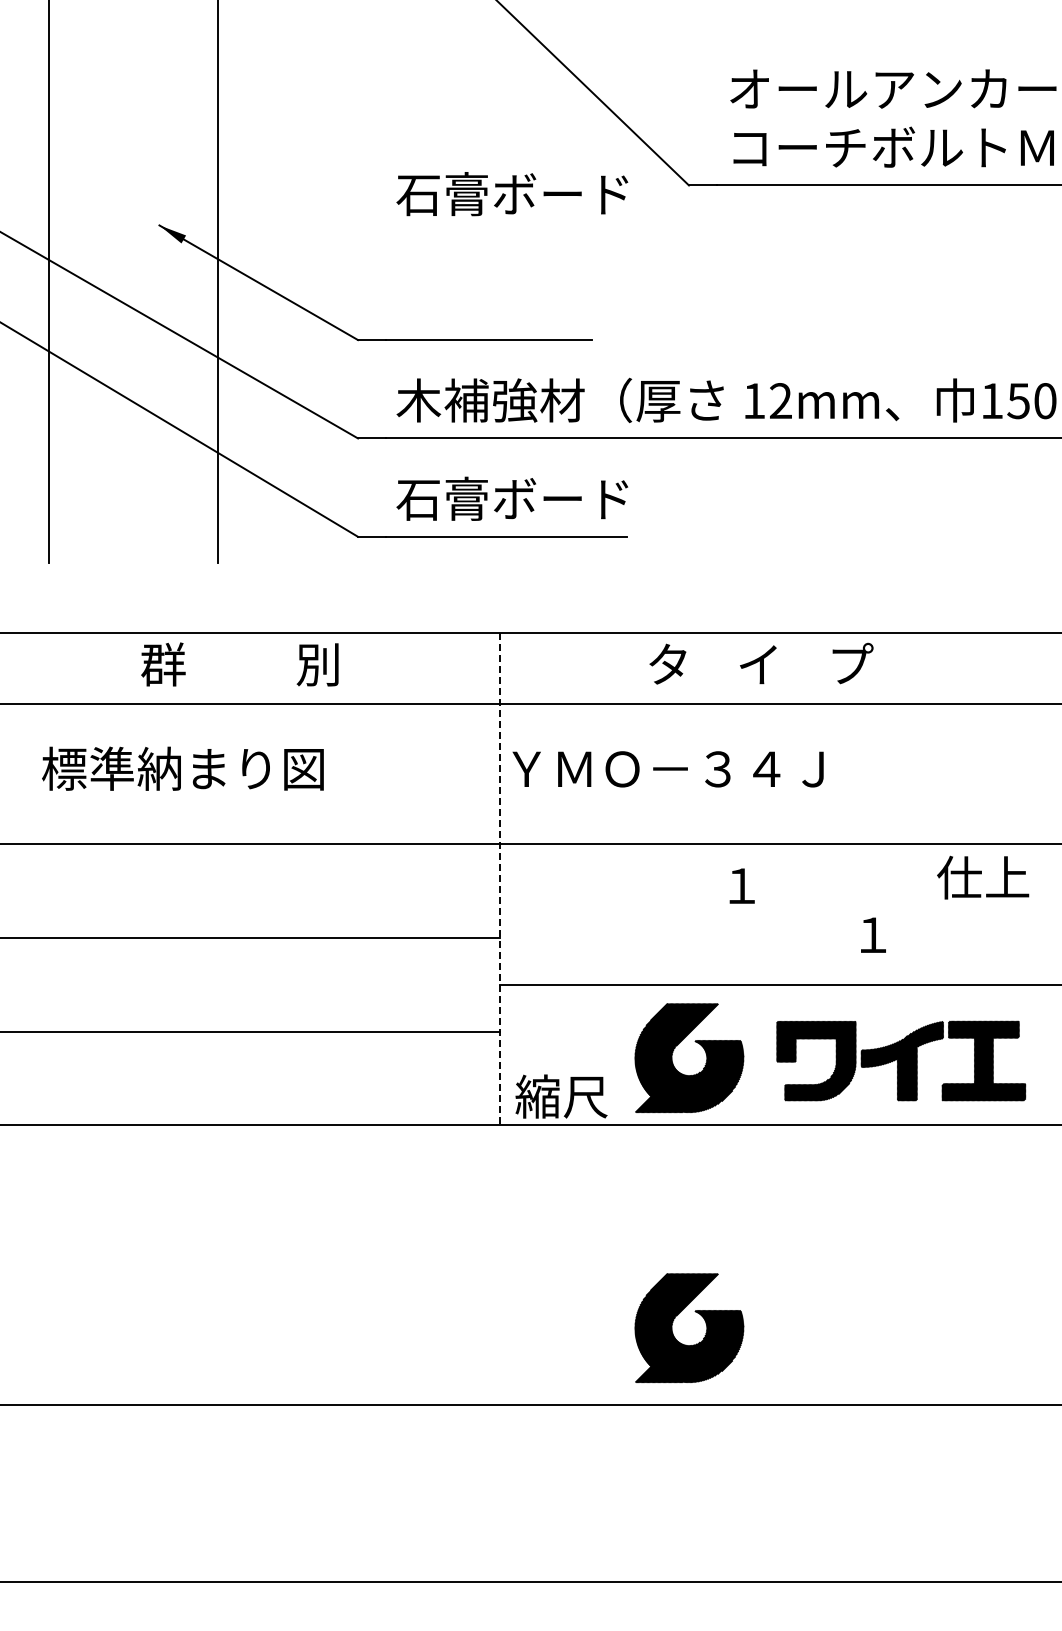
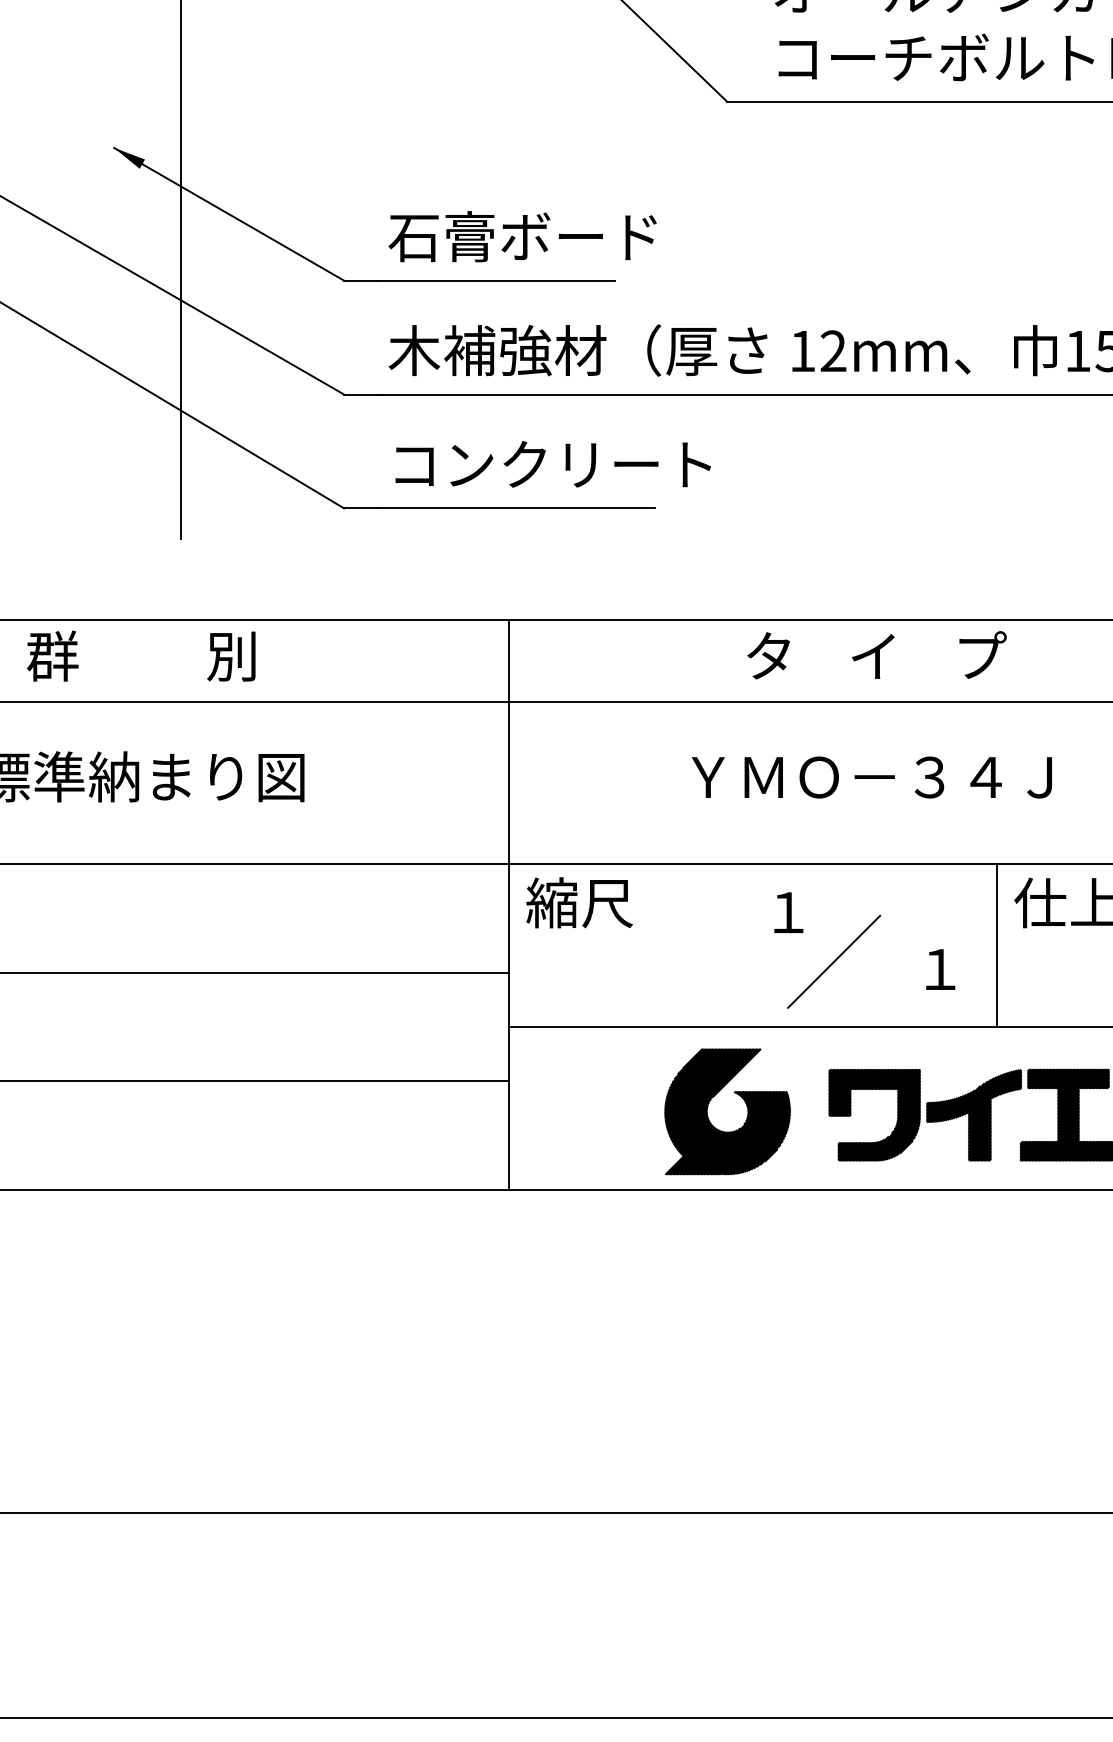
text: (512, 194) -> (522, 237), moved
text: (535, 498) -> (549, 464), 石膏ボード -> コンクリート
text: (761, 663) -> (877, 655), moved
text: (239, 664) -> (140, 656), moved
text: (667, 769) -> (871, 777), moved
line: (500, 879) -> (508, 905), dashed -> solid
line: (921, 914) -> (996, 945), added
line: (781, 928) -> (834, 961), added
text: (561, 1096) -> (579, 902), moved
part: (697, 1313) -> (736, 1407), removed

